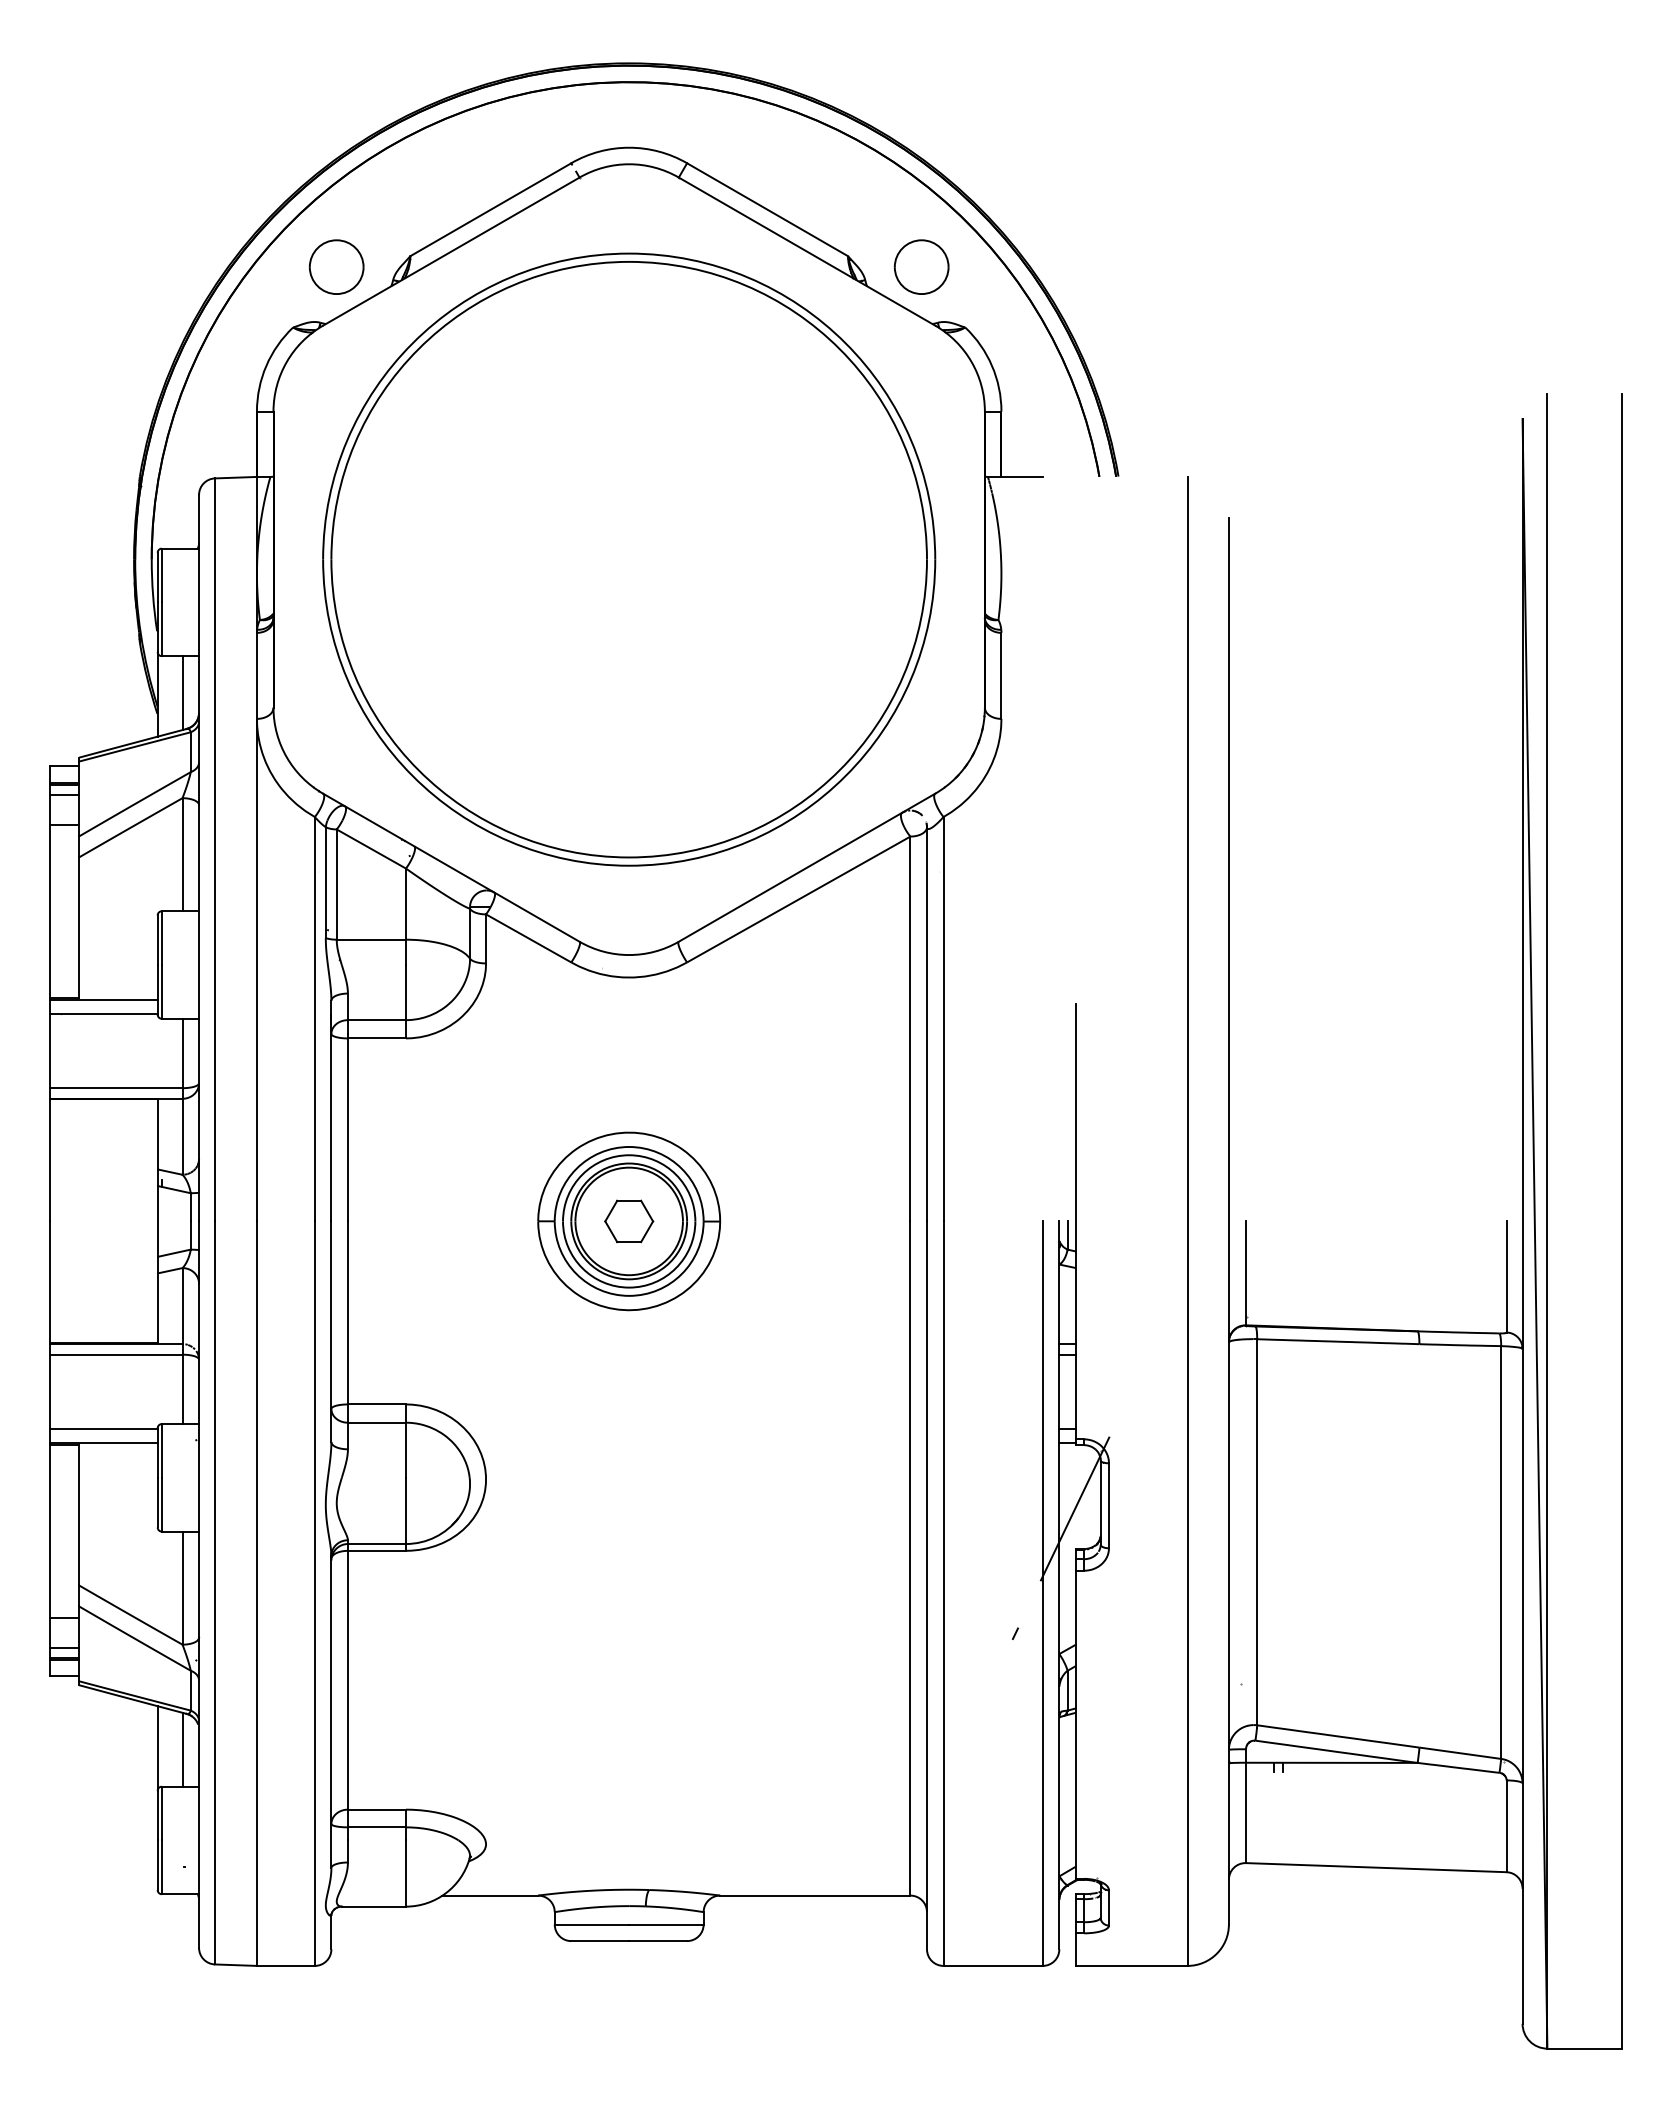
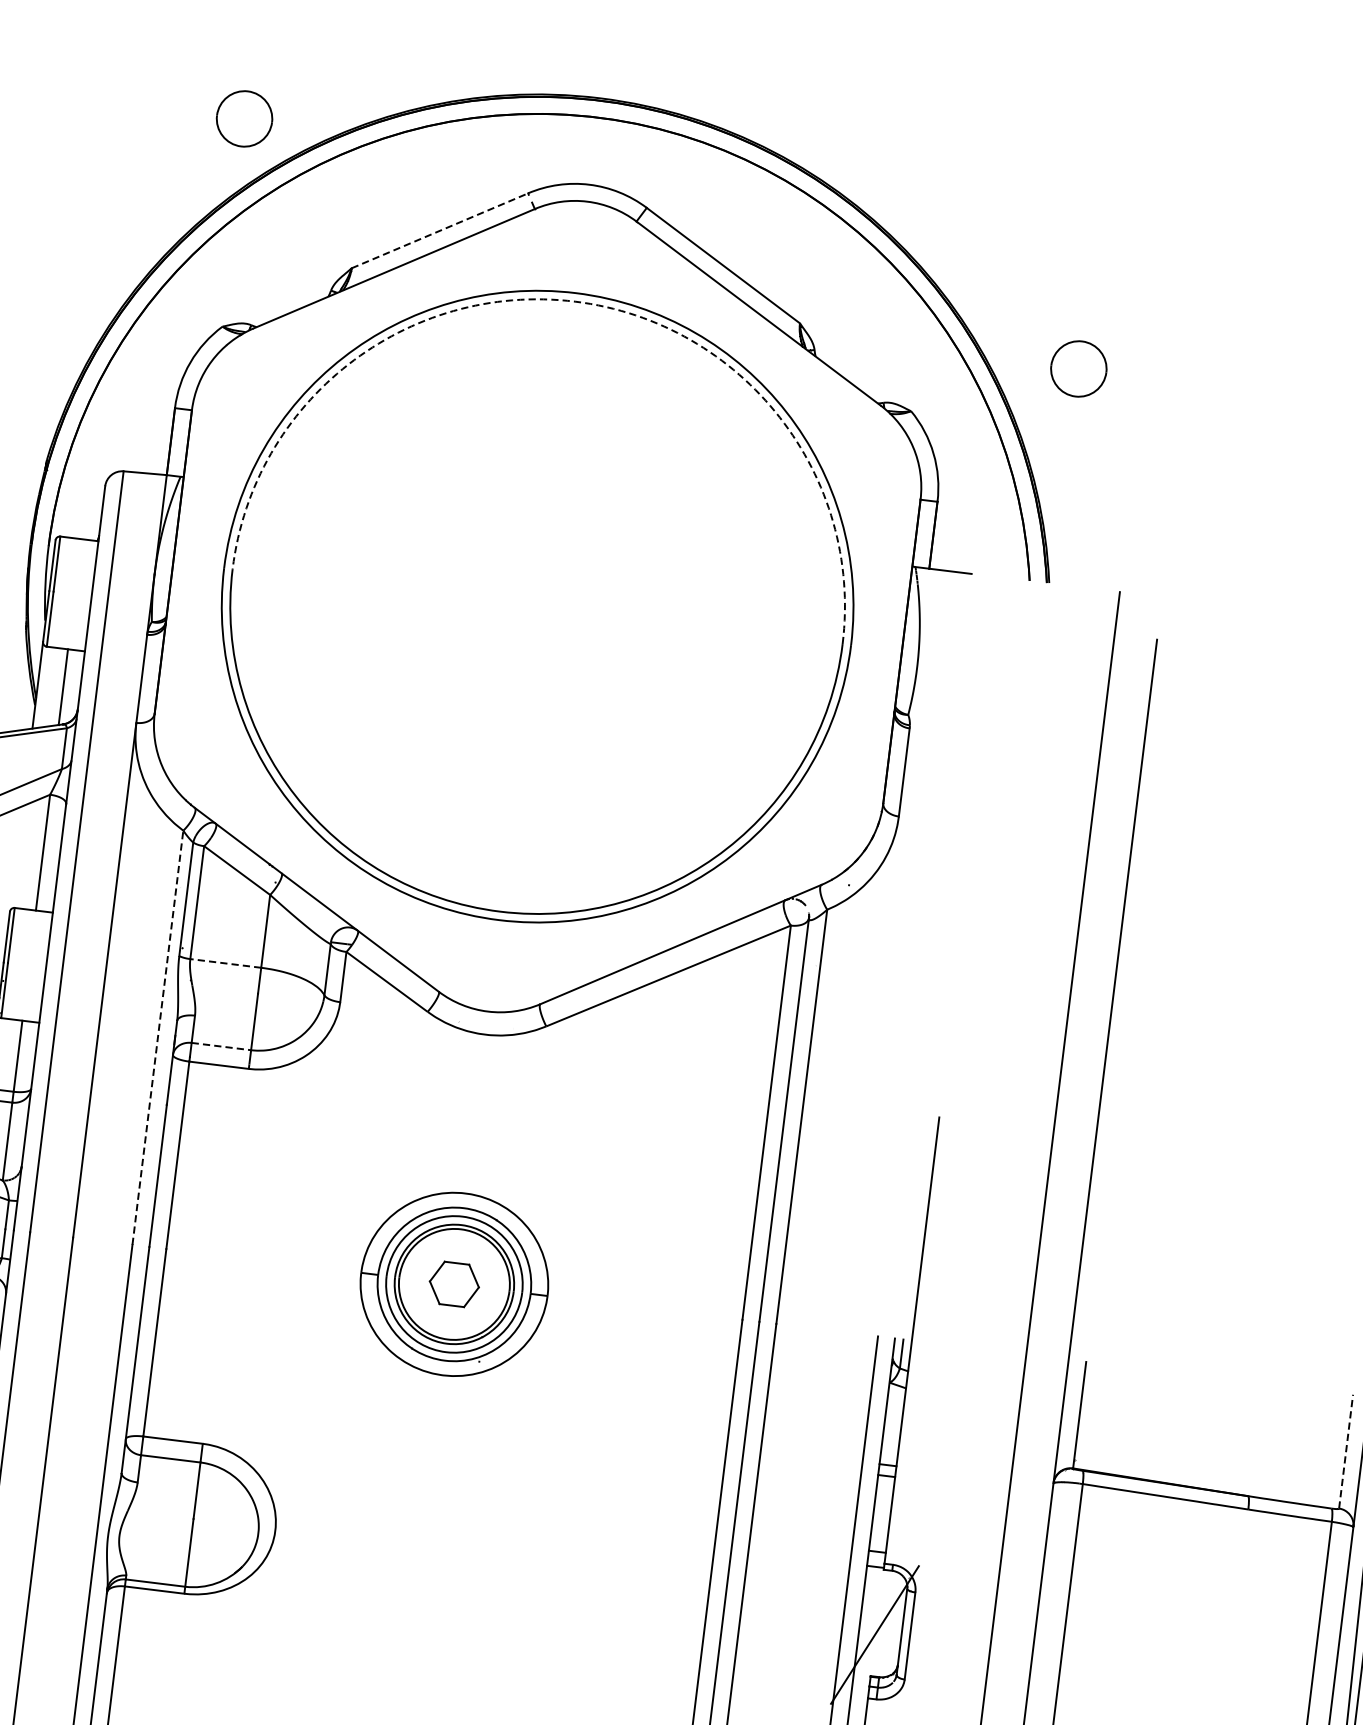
line: (490, 209) -> (439, 230), solid -> dashed
arc: (629, 261) -> (575, 301), solid -> dashed
part: (336, 266) -> (244, 118), moved
part: (921, 266) -> (1078, 368), moved
line: (371, 939) -> (225, 963), solid -> dashed
line: (314, 1018) -> (157, 1037), solid -> dashed
line: (377, 1020) -> (221, 1046), solid -> dashed
line: (1506, 1276) -> (1346, 1451), solid -> dashed

